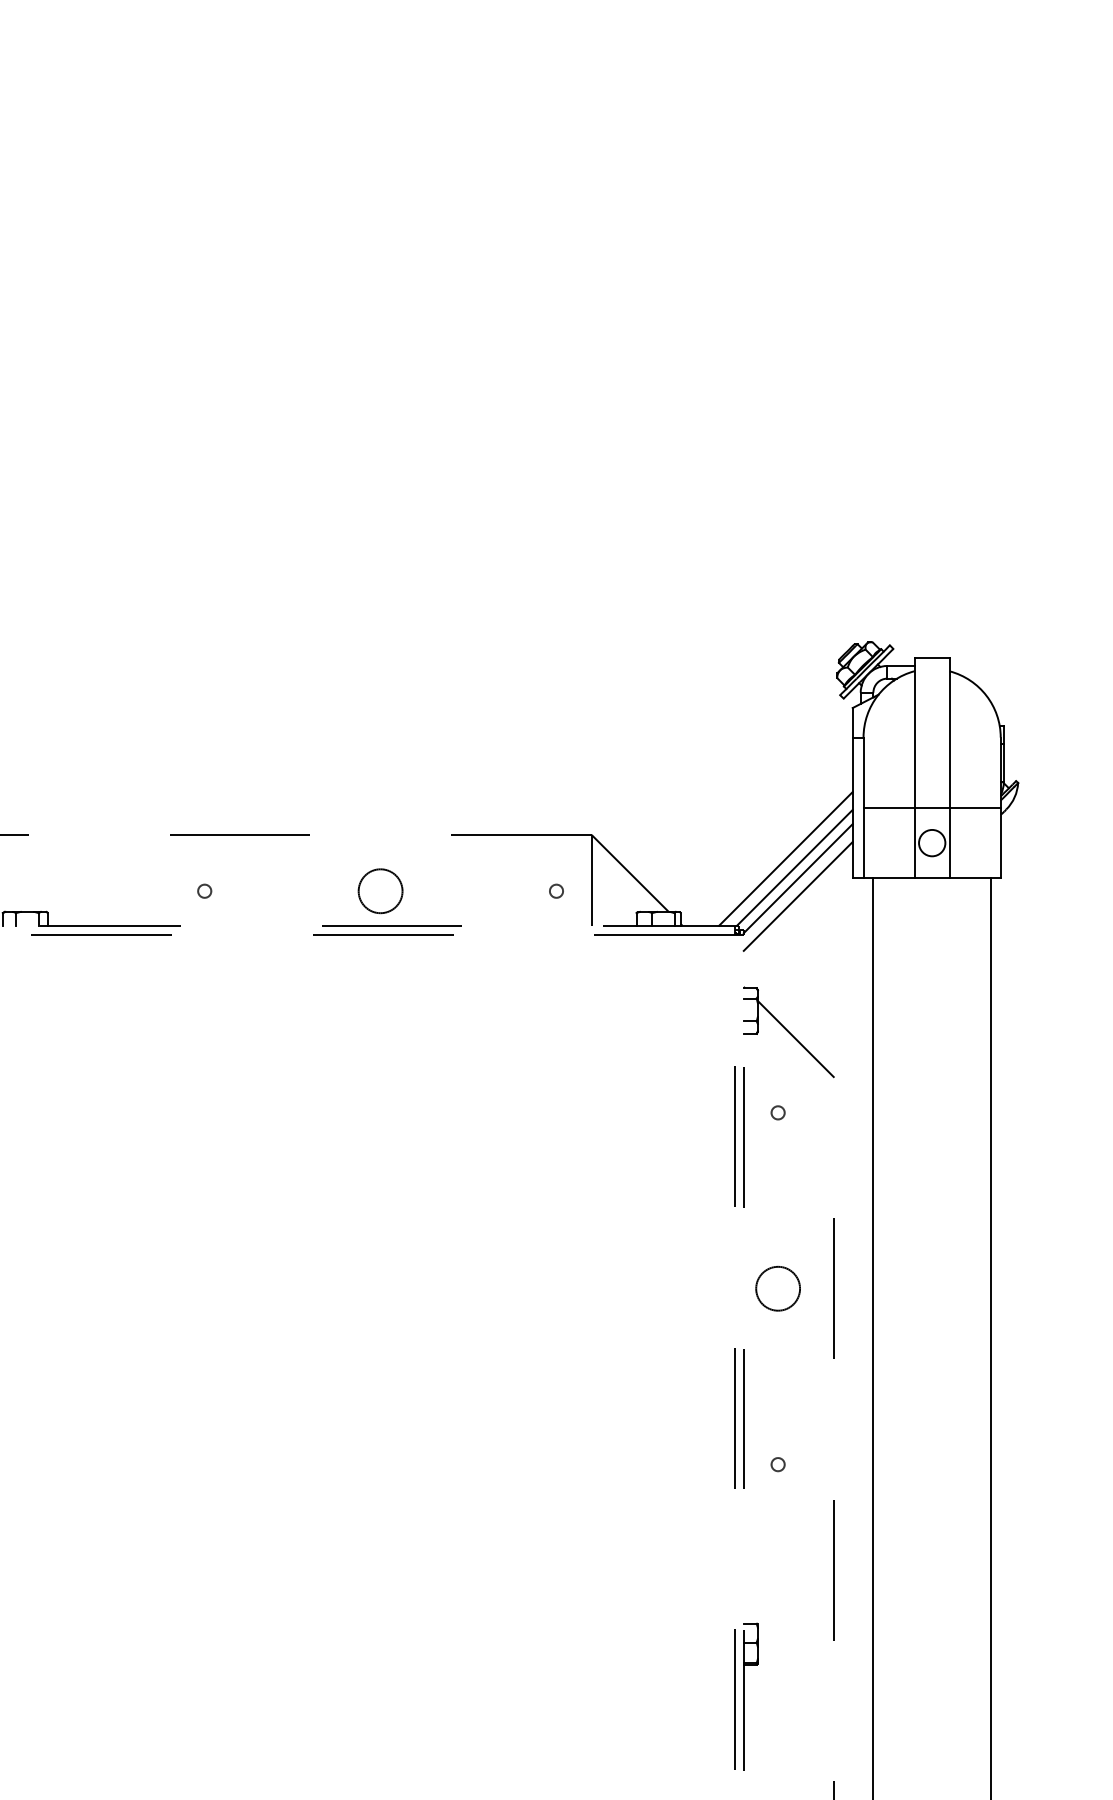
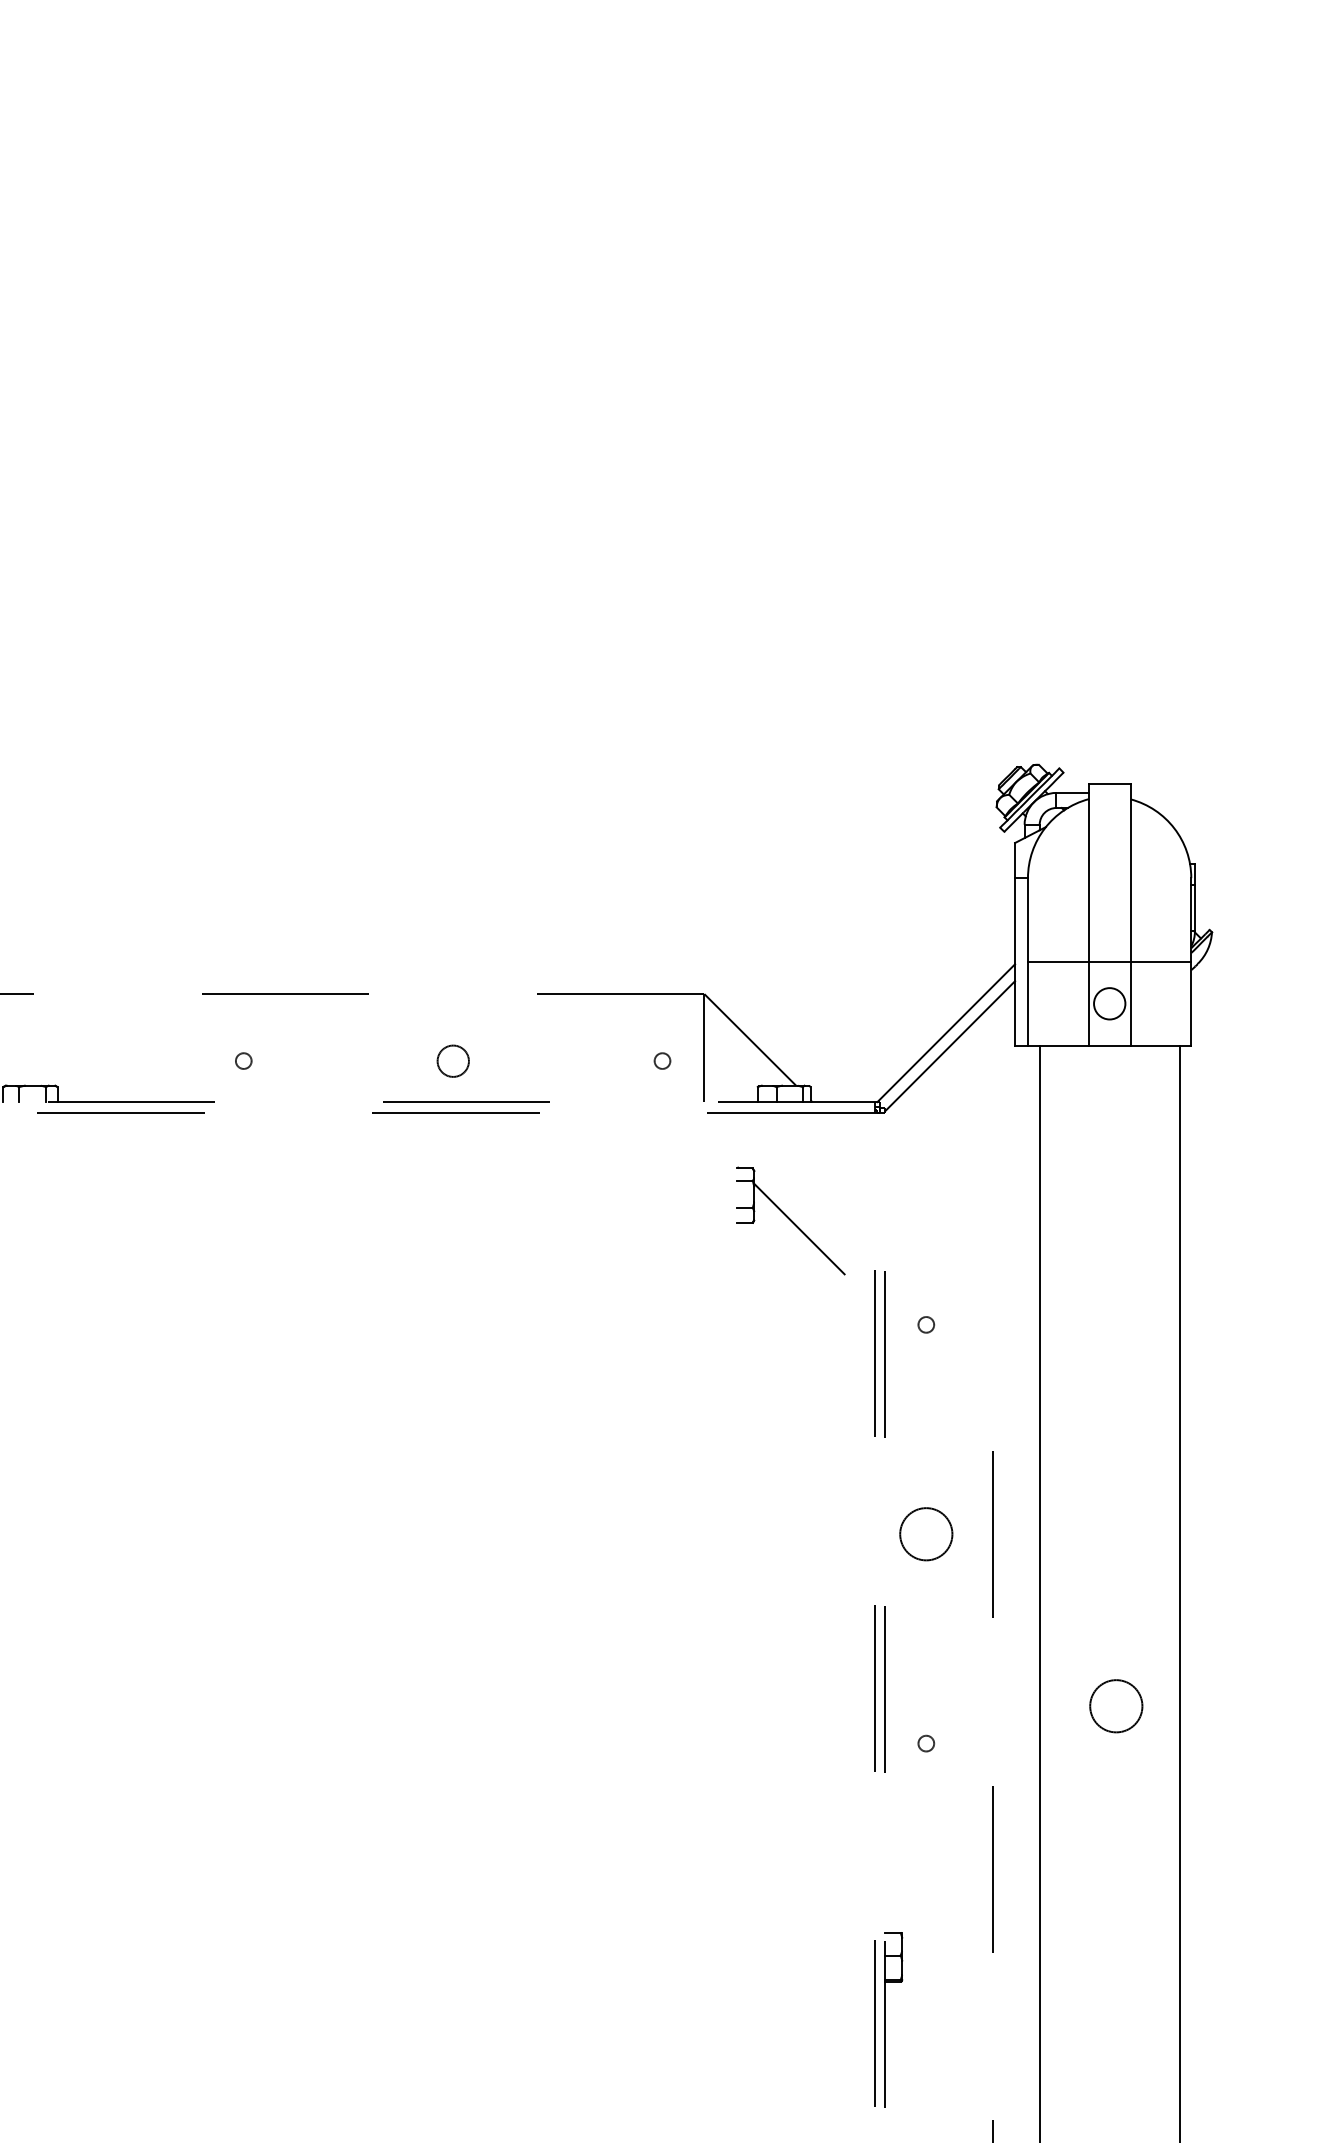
line: (785, 858) -> (935, 1022), removed
circle: (380, 891) -> (453, 1061), size x0.6
line: (798, 896) -> (950, 1067), removed
part: (788, 1031) -> (790, 1220), moved
circle: (937, 1433) -> (1116, 1706), added

